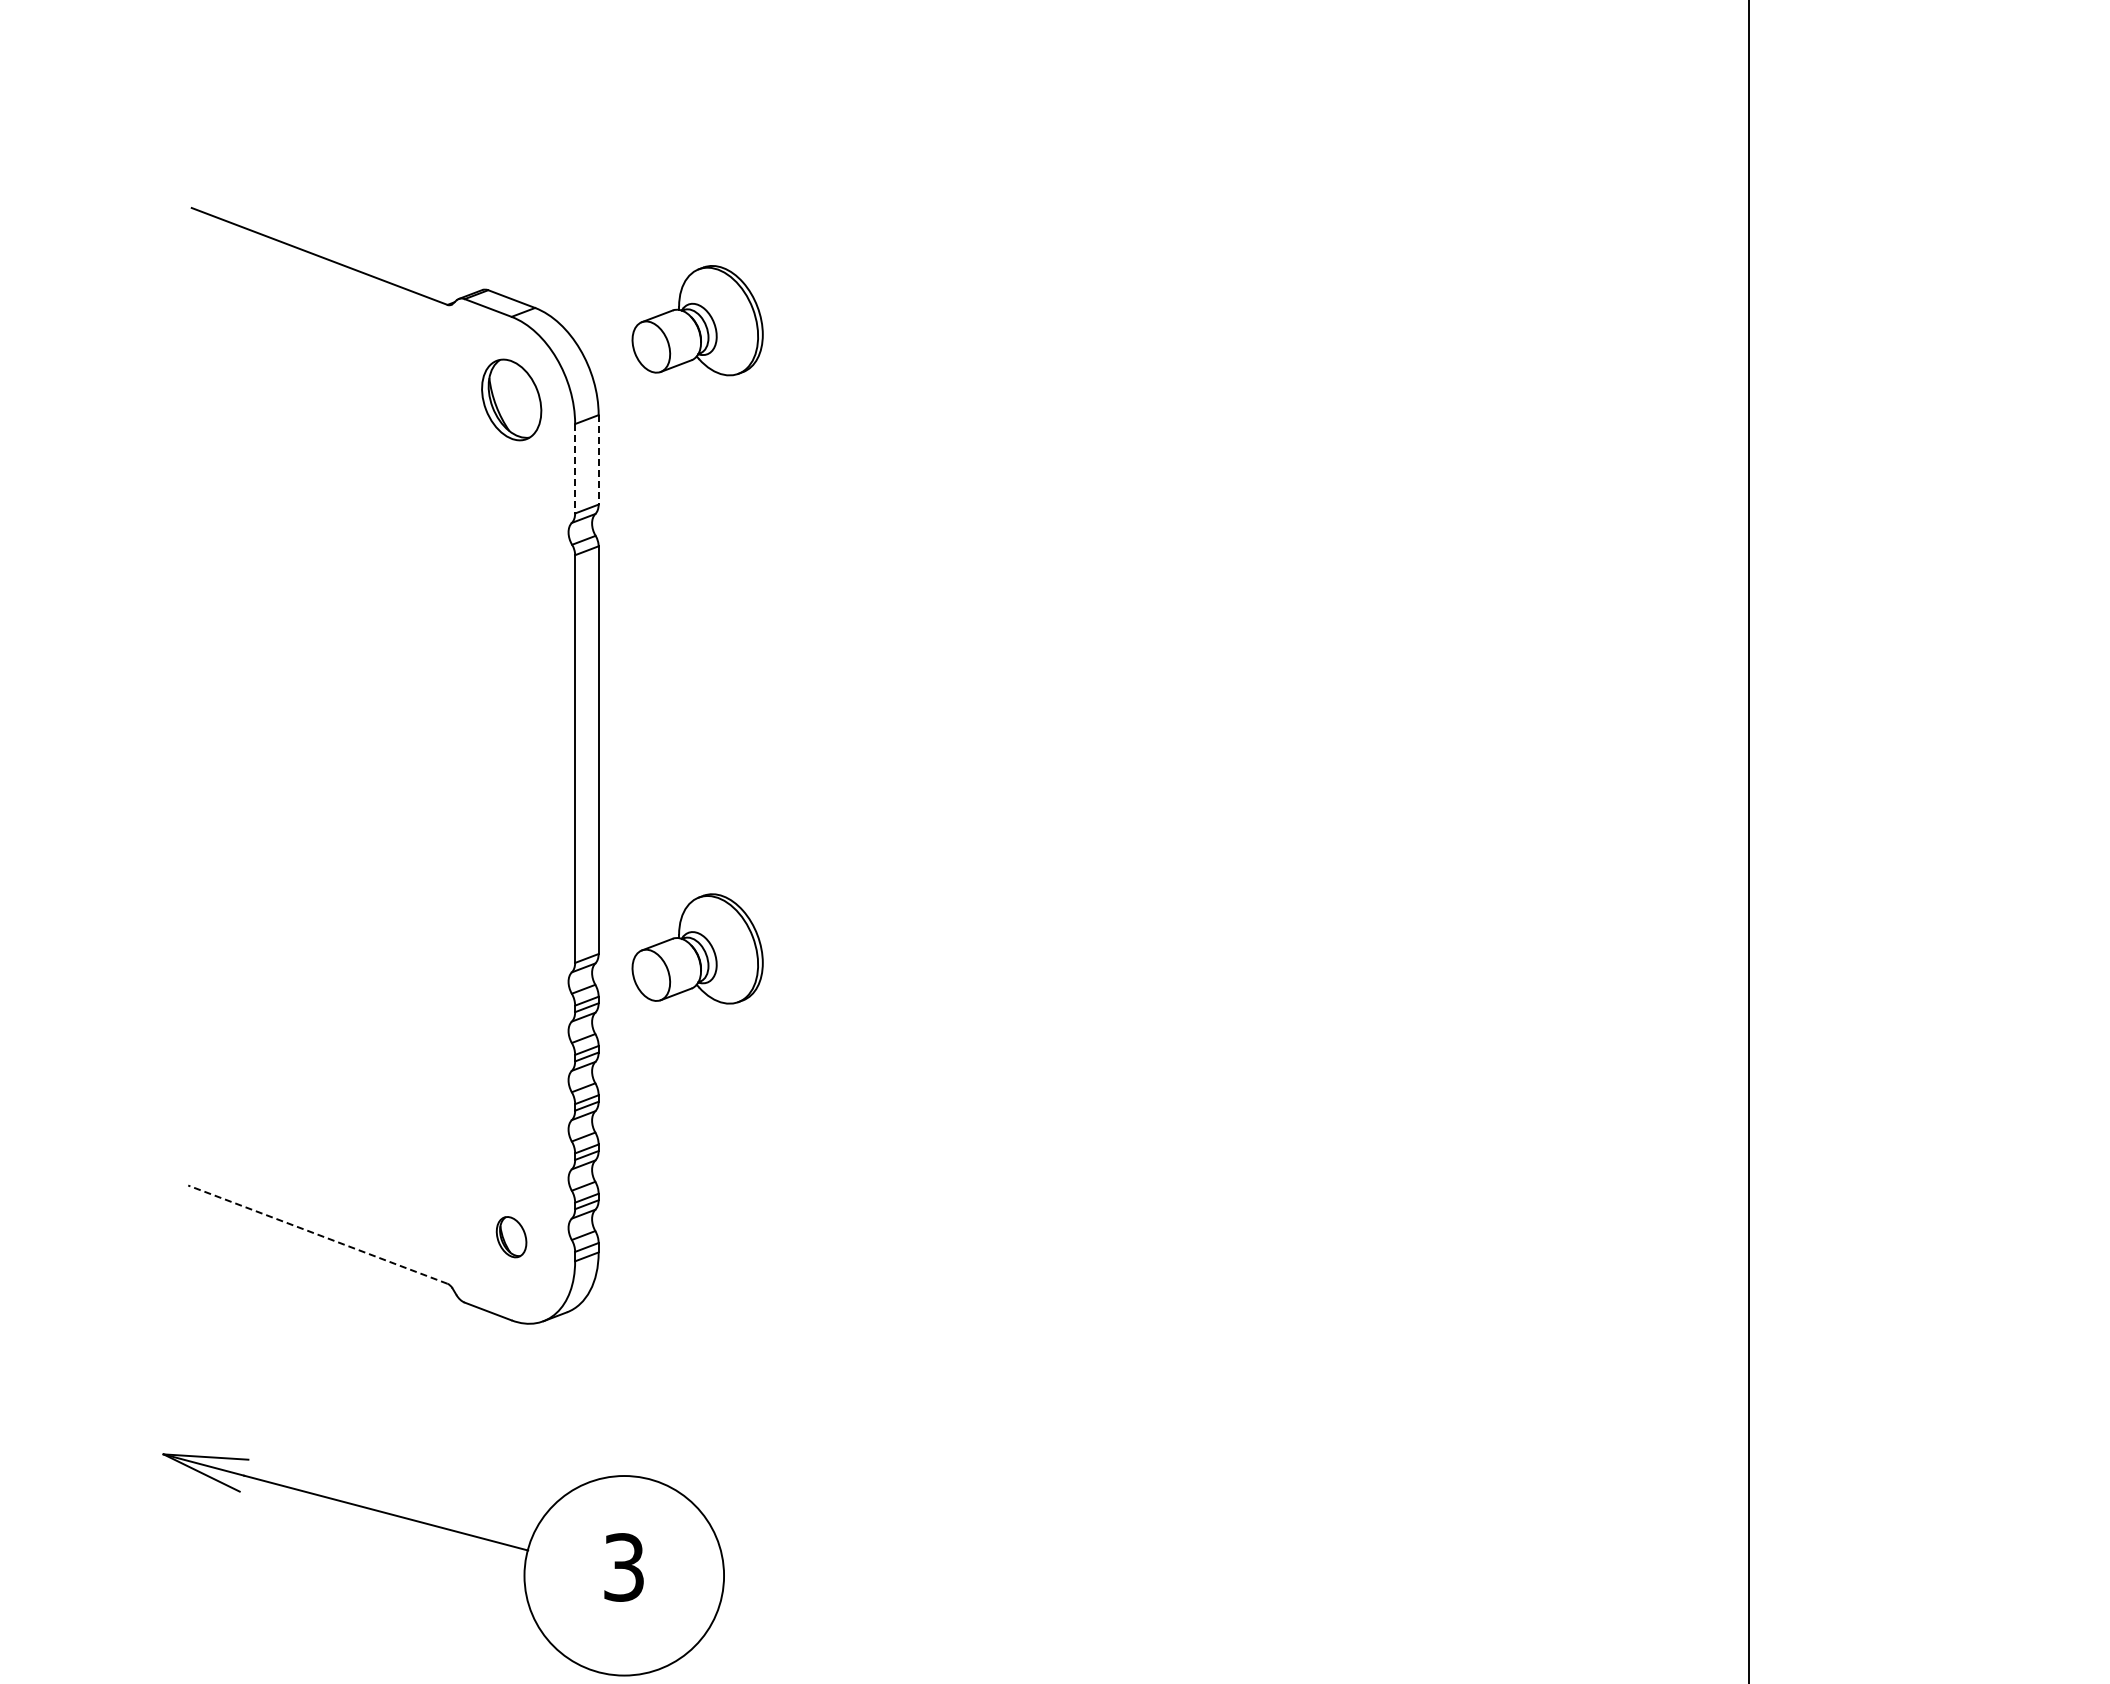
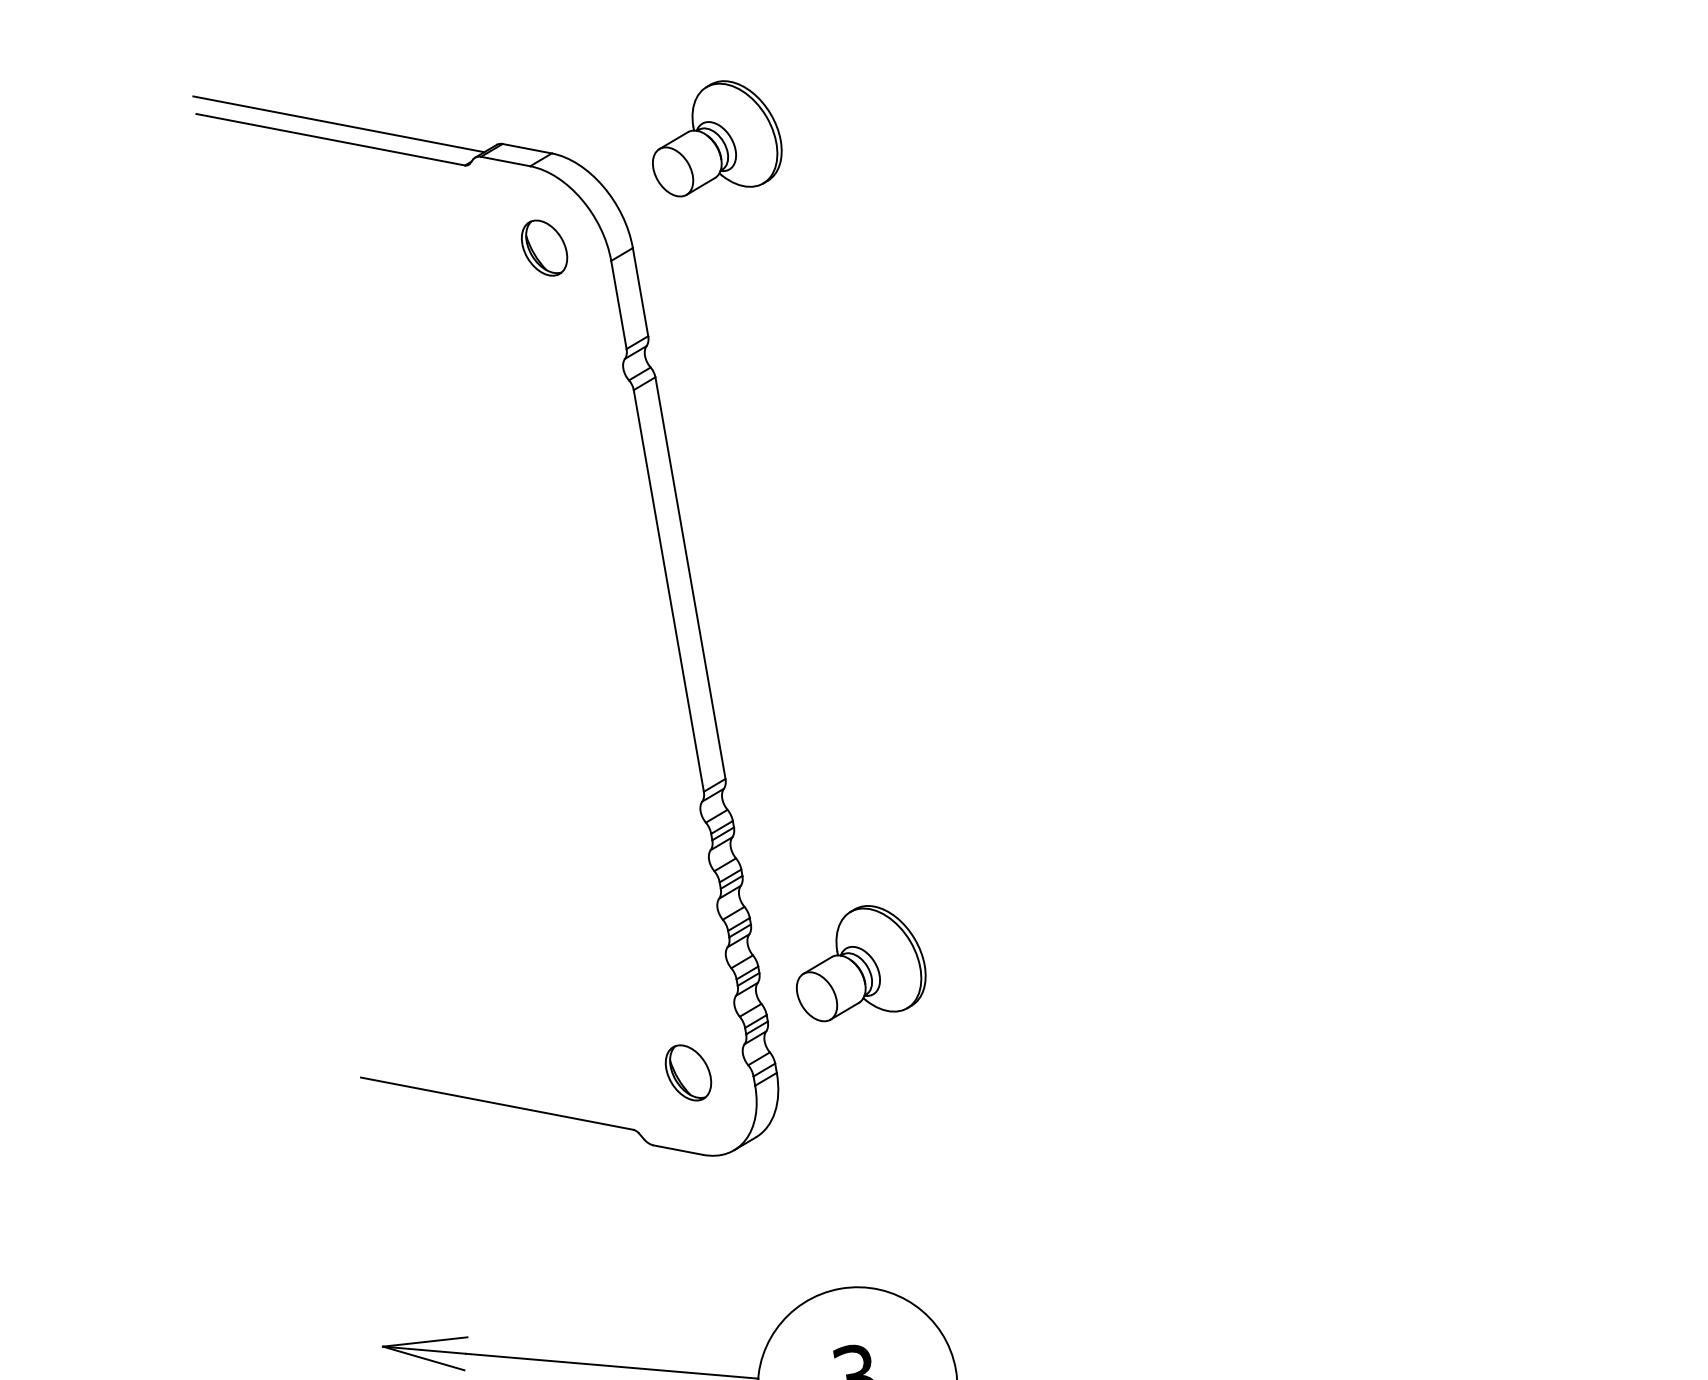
line: (329, 242) -> (338, 124), added
part: (511, 399) -> (544, 247), size x0.71
line: (598, 459) -> (640, 291), dashed -> solid
line: (575, 468) -> (619, 304), dashed -> solid
part: (697, 948) -> (857, 962), moved
line: (317, 1234) -> (496, 1103), dashed -> solid
part: (511, 1236) -> (688, 1072), size x1.43

